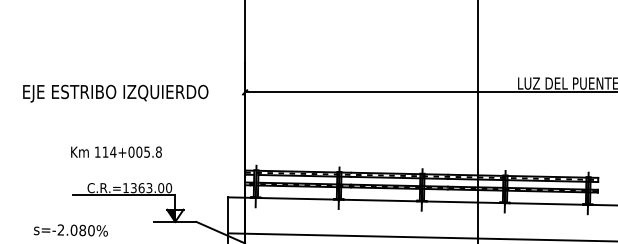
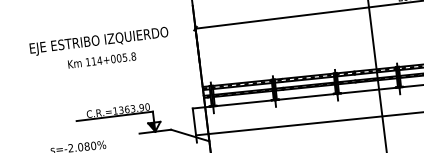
text: (116, 151) -> (102, 59), moved
text: (160, 188) -> (141, 108), C.R.=1363.00 -> C.R.=1363.90

